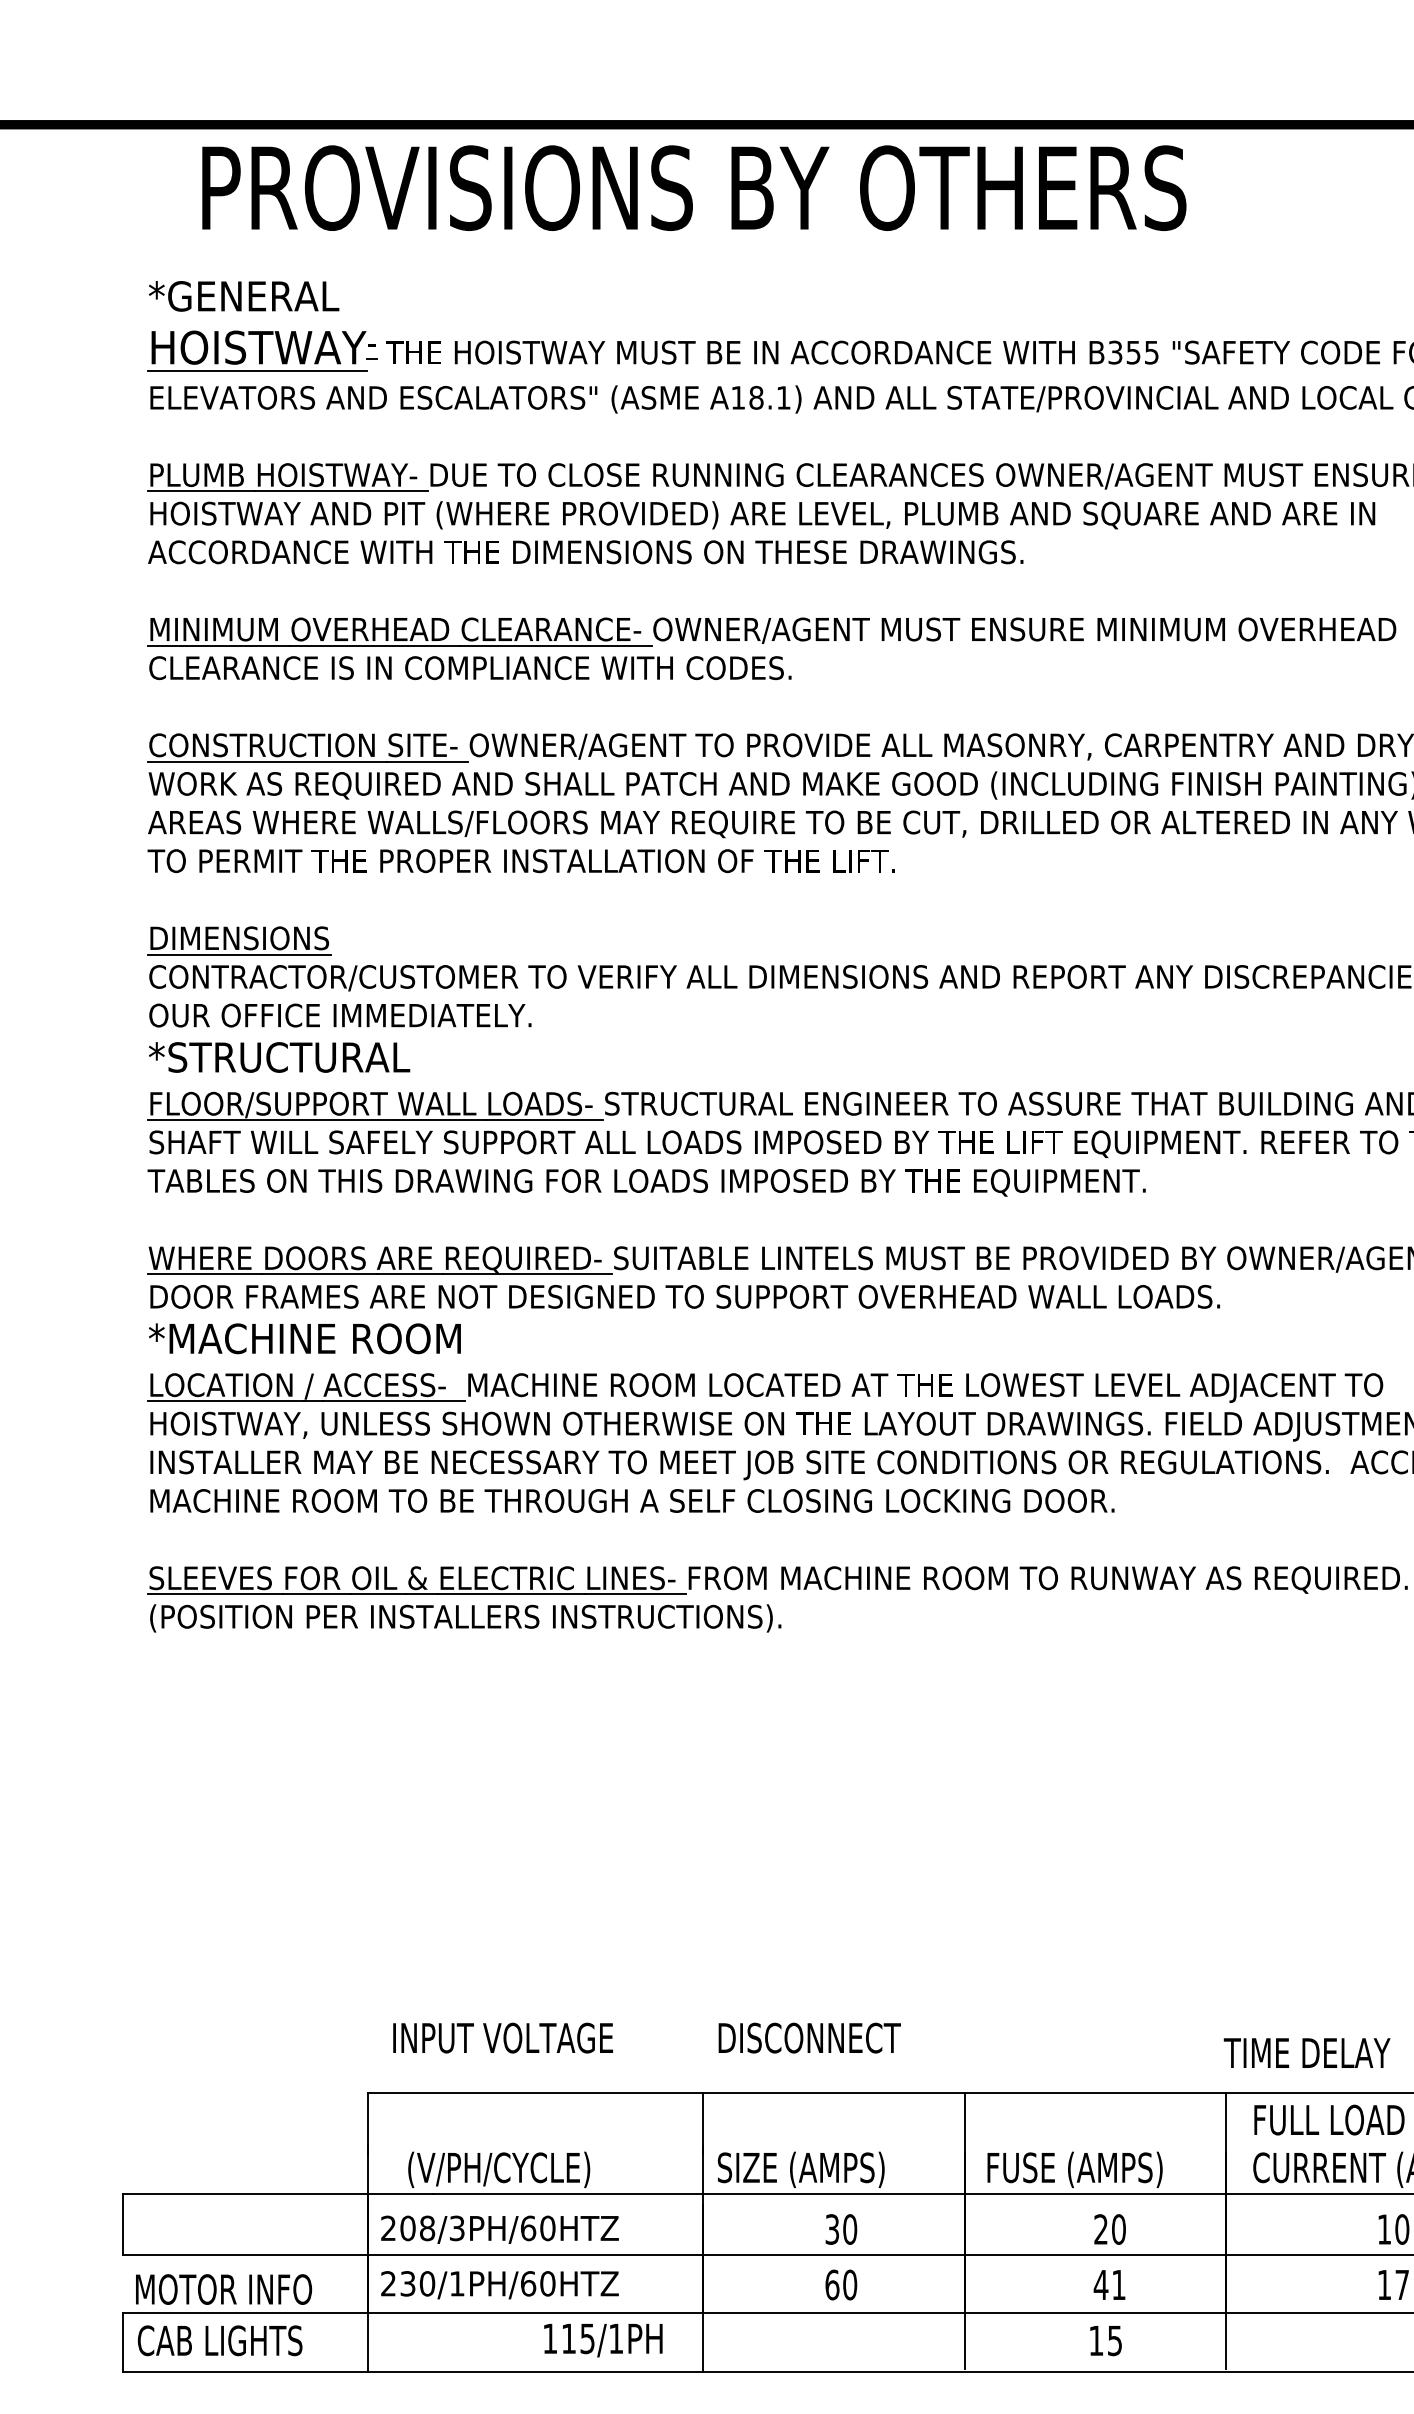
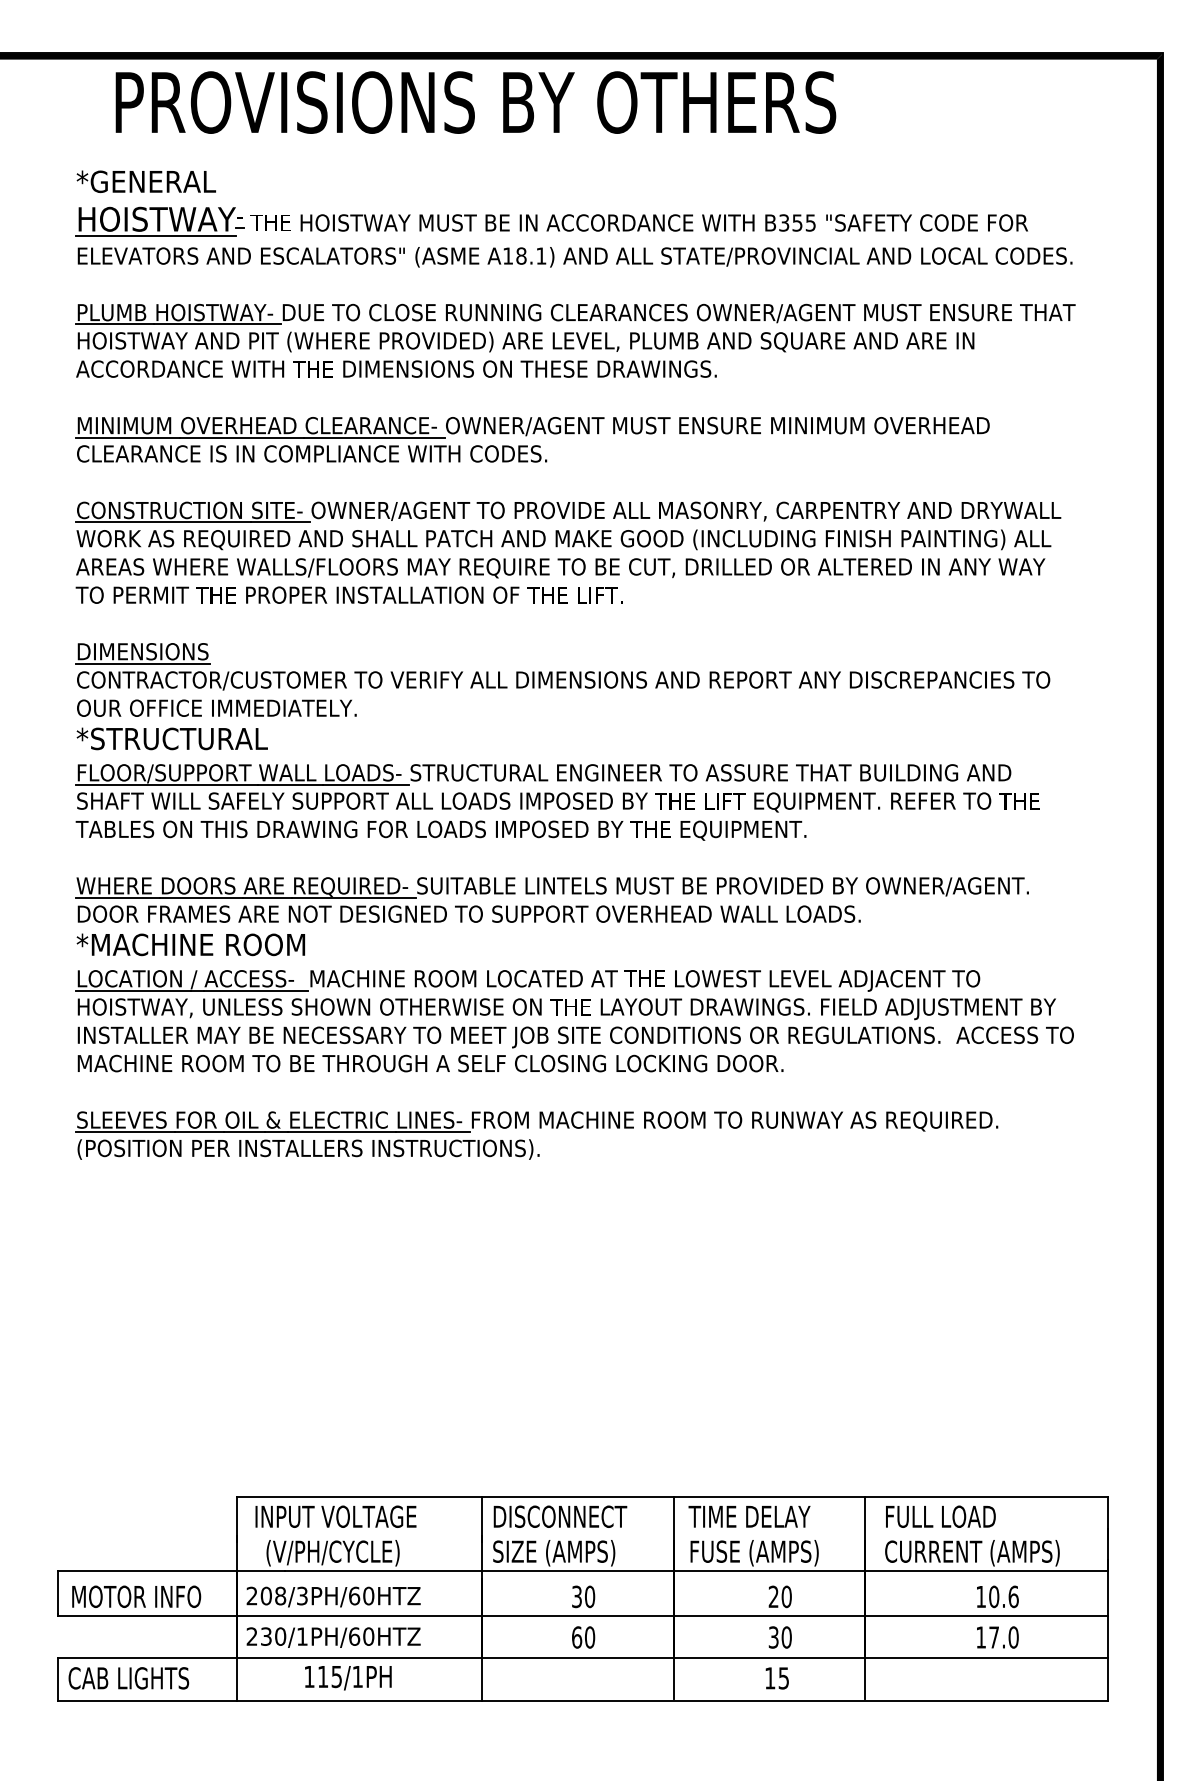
text: (502, 2037) -> (335, 1516), moved
text: (809, 2037) -> (560, 1516), moved
text: (1307, 2052) -> (749, 1516), moved
text: (1109, 2285) -> (779, 1637), 41 -> 30
text: (223, 2289) -> (136, 1596), moved
text: (603, 2341) -> (348, 1678), moved

